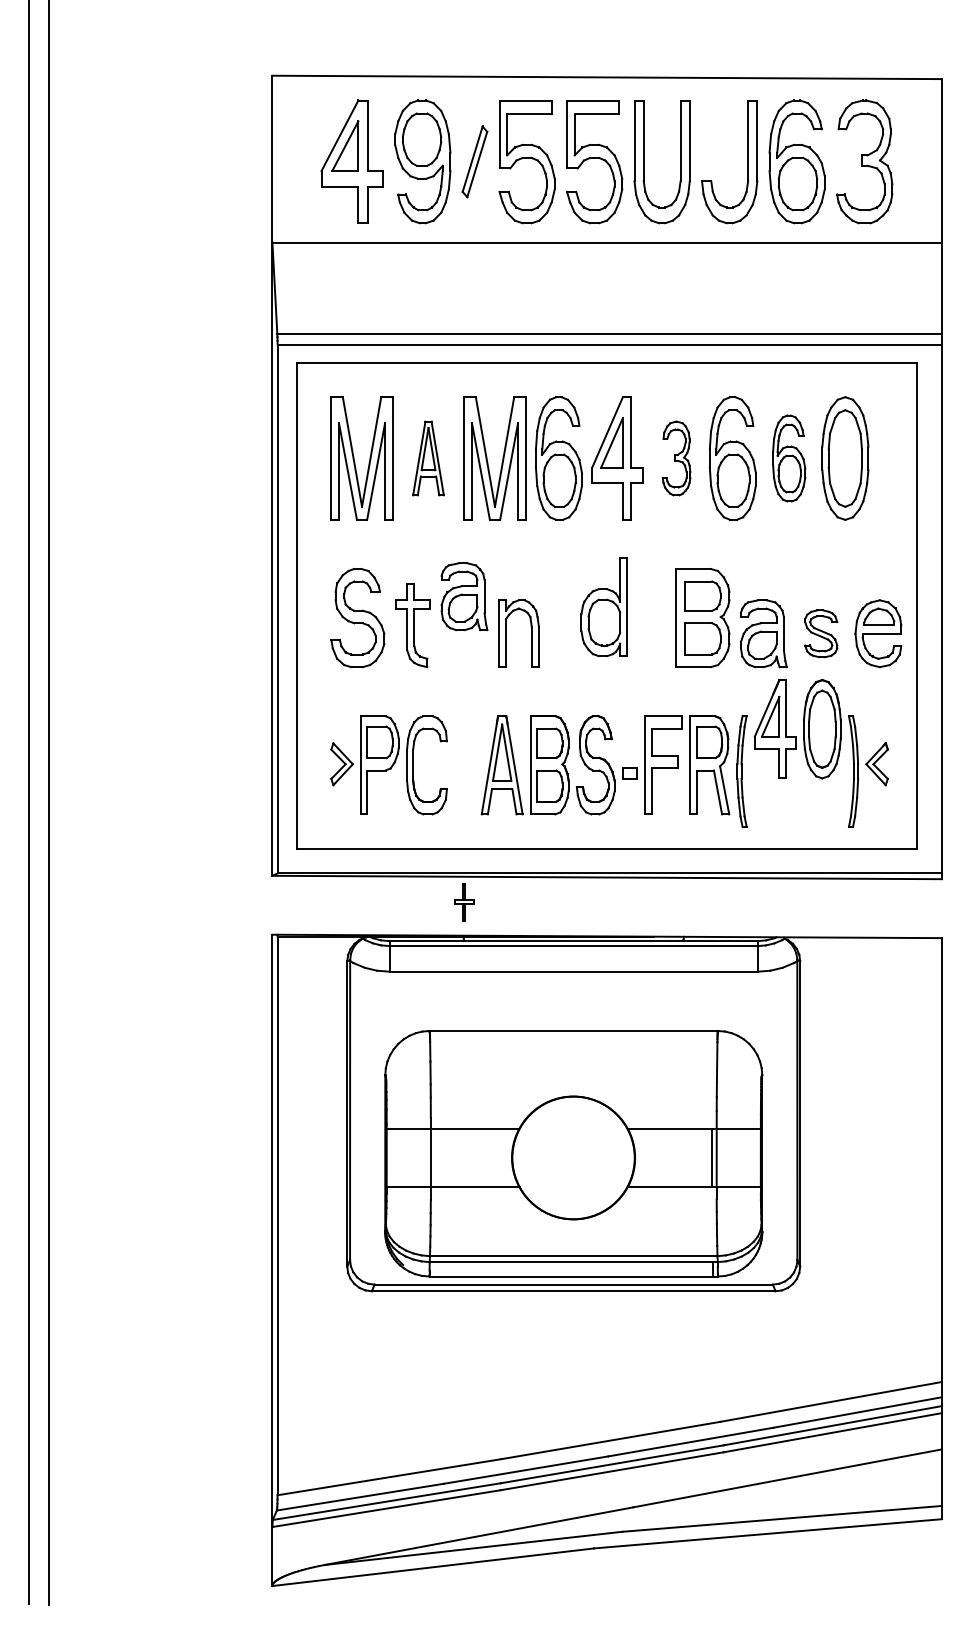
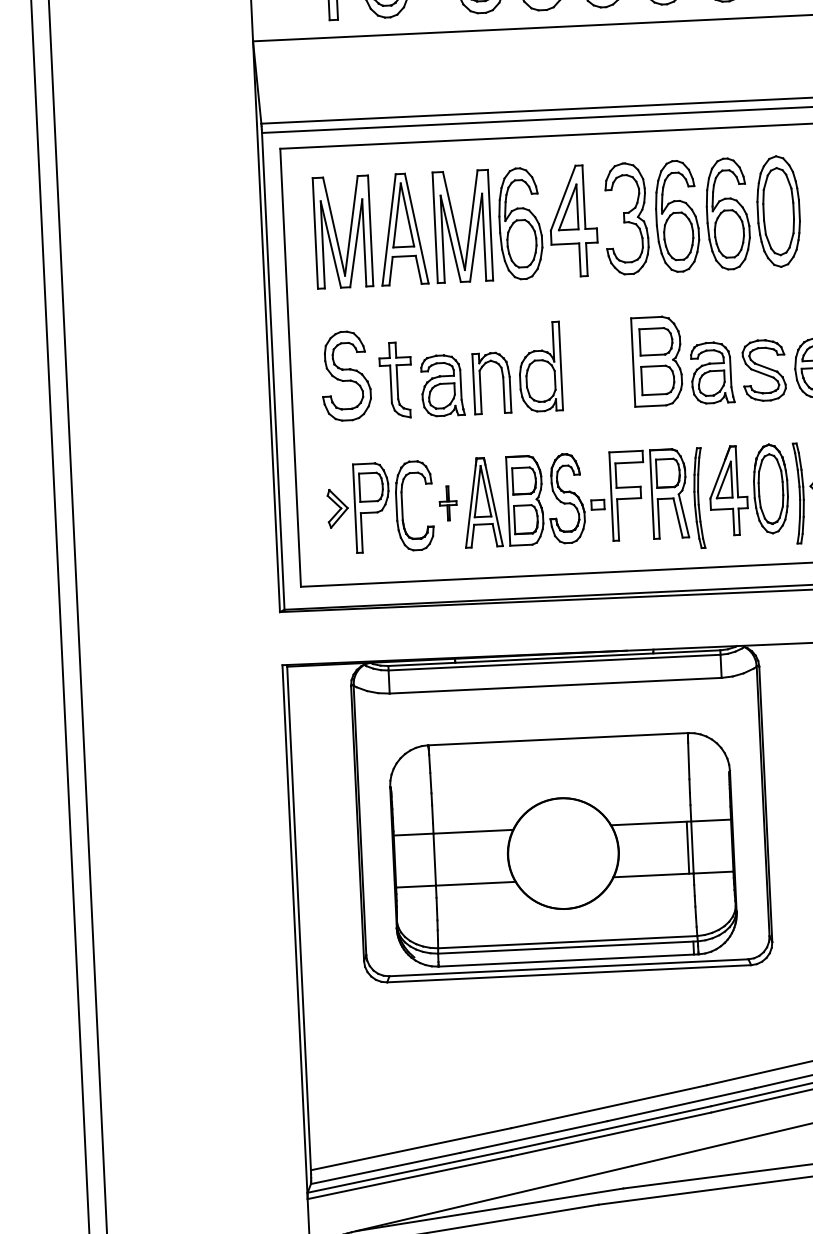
part: (428, 458) -> (402, 229), size x1.67
part: (676, 458) -> (626, 218), size x1.67
part: (789, 458) -> (728, 213), size x1.43
part: (464, 596) -> (442, 385), moved
part: (603, 606) -> (539, 366), moved
part: (821, 633) -> (764, 370), size x1.43
part: (797, 729) -> (748, 490), moved
part: (464, 902) -> (448, 503), moved

